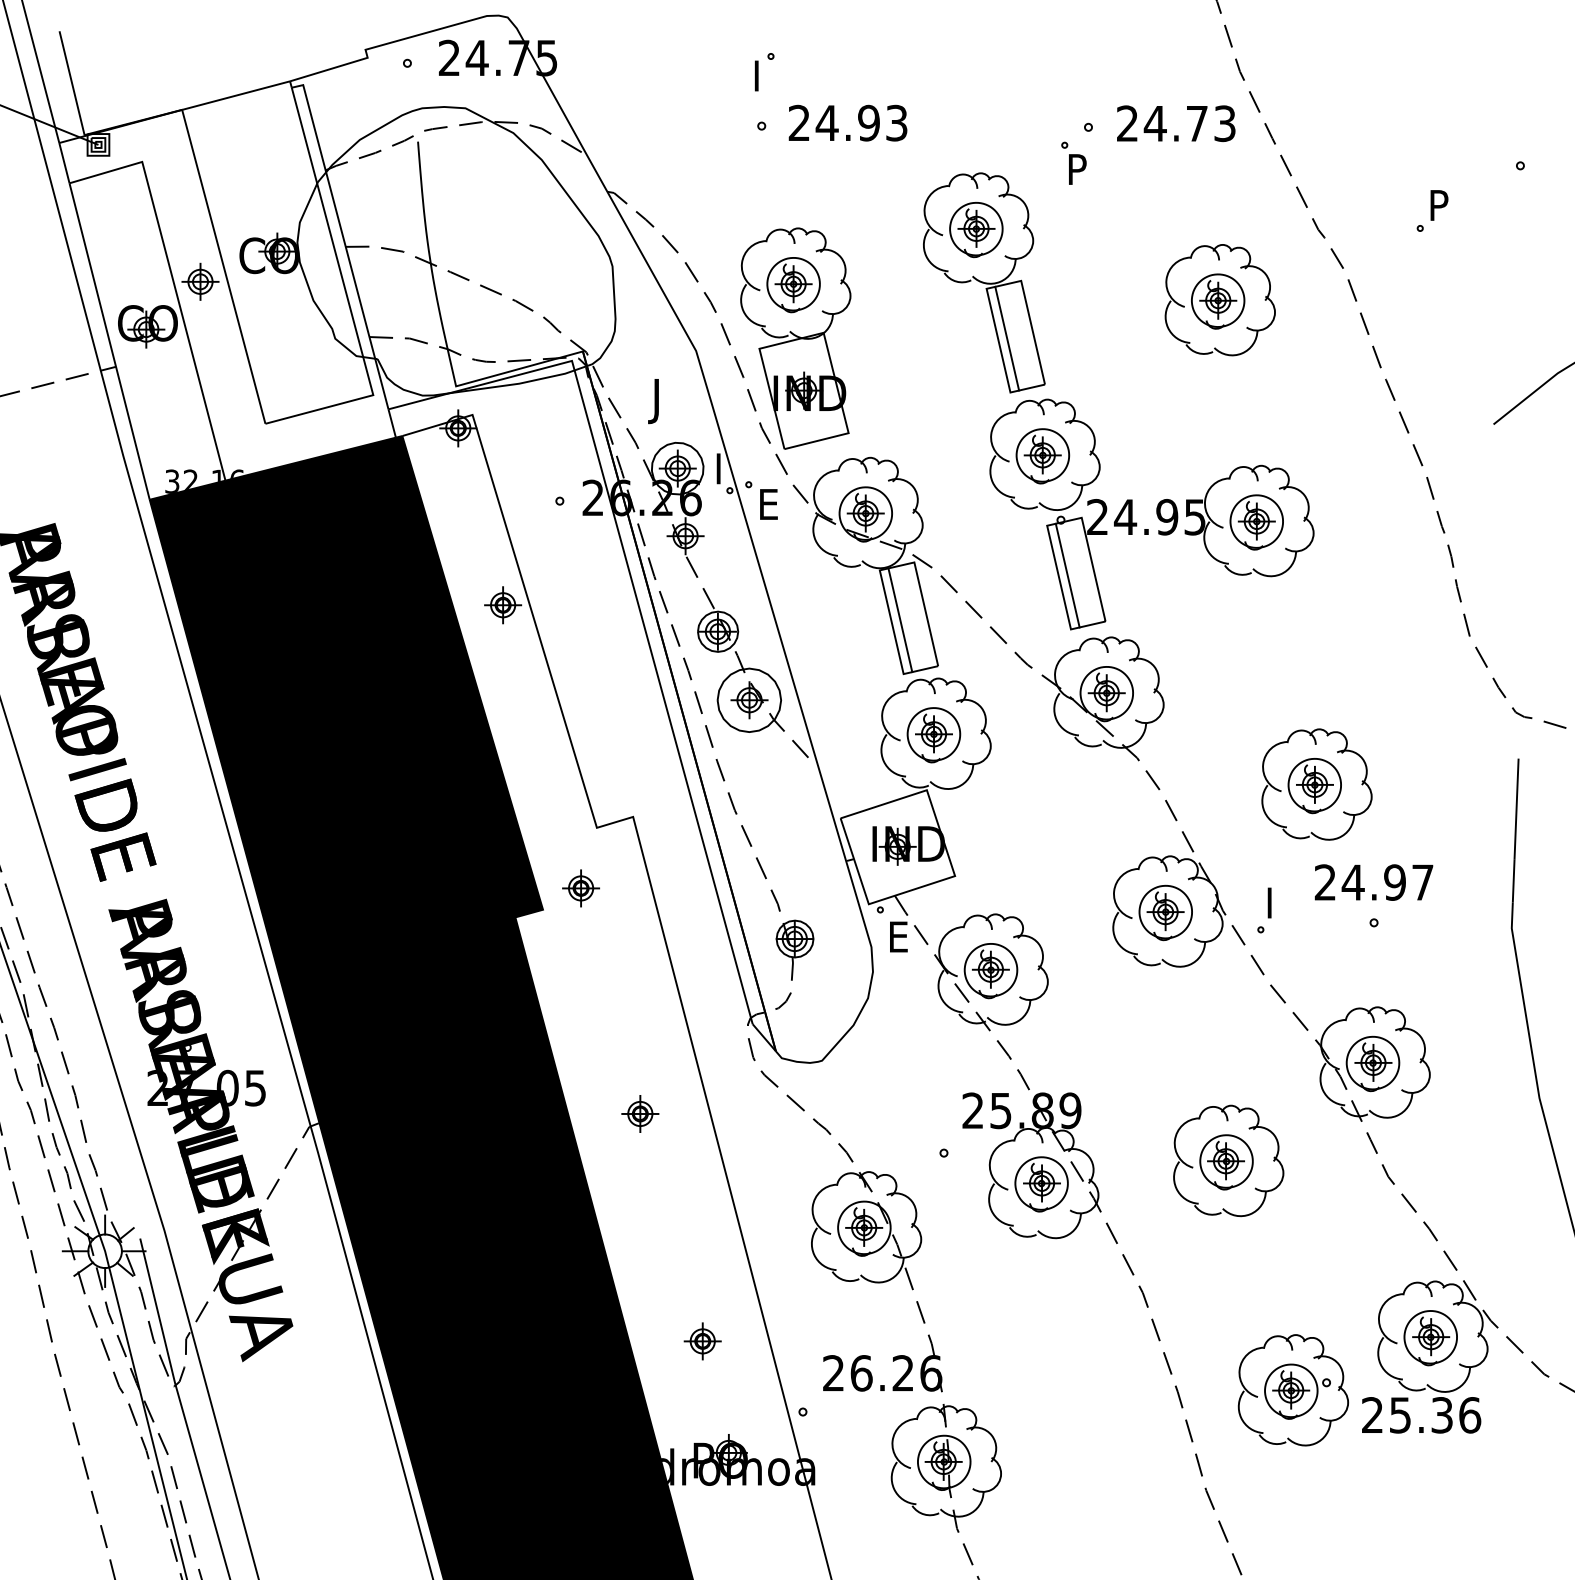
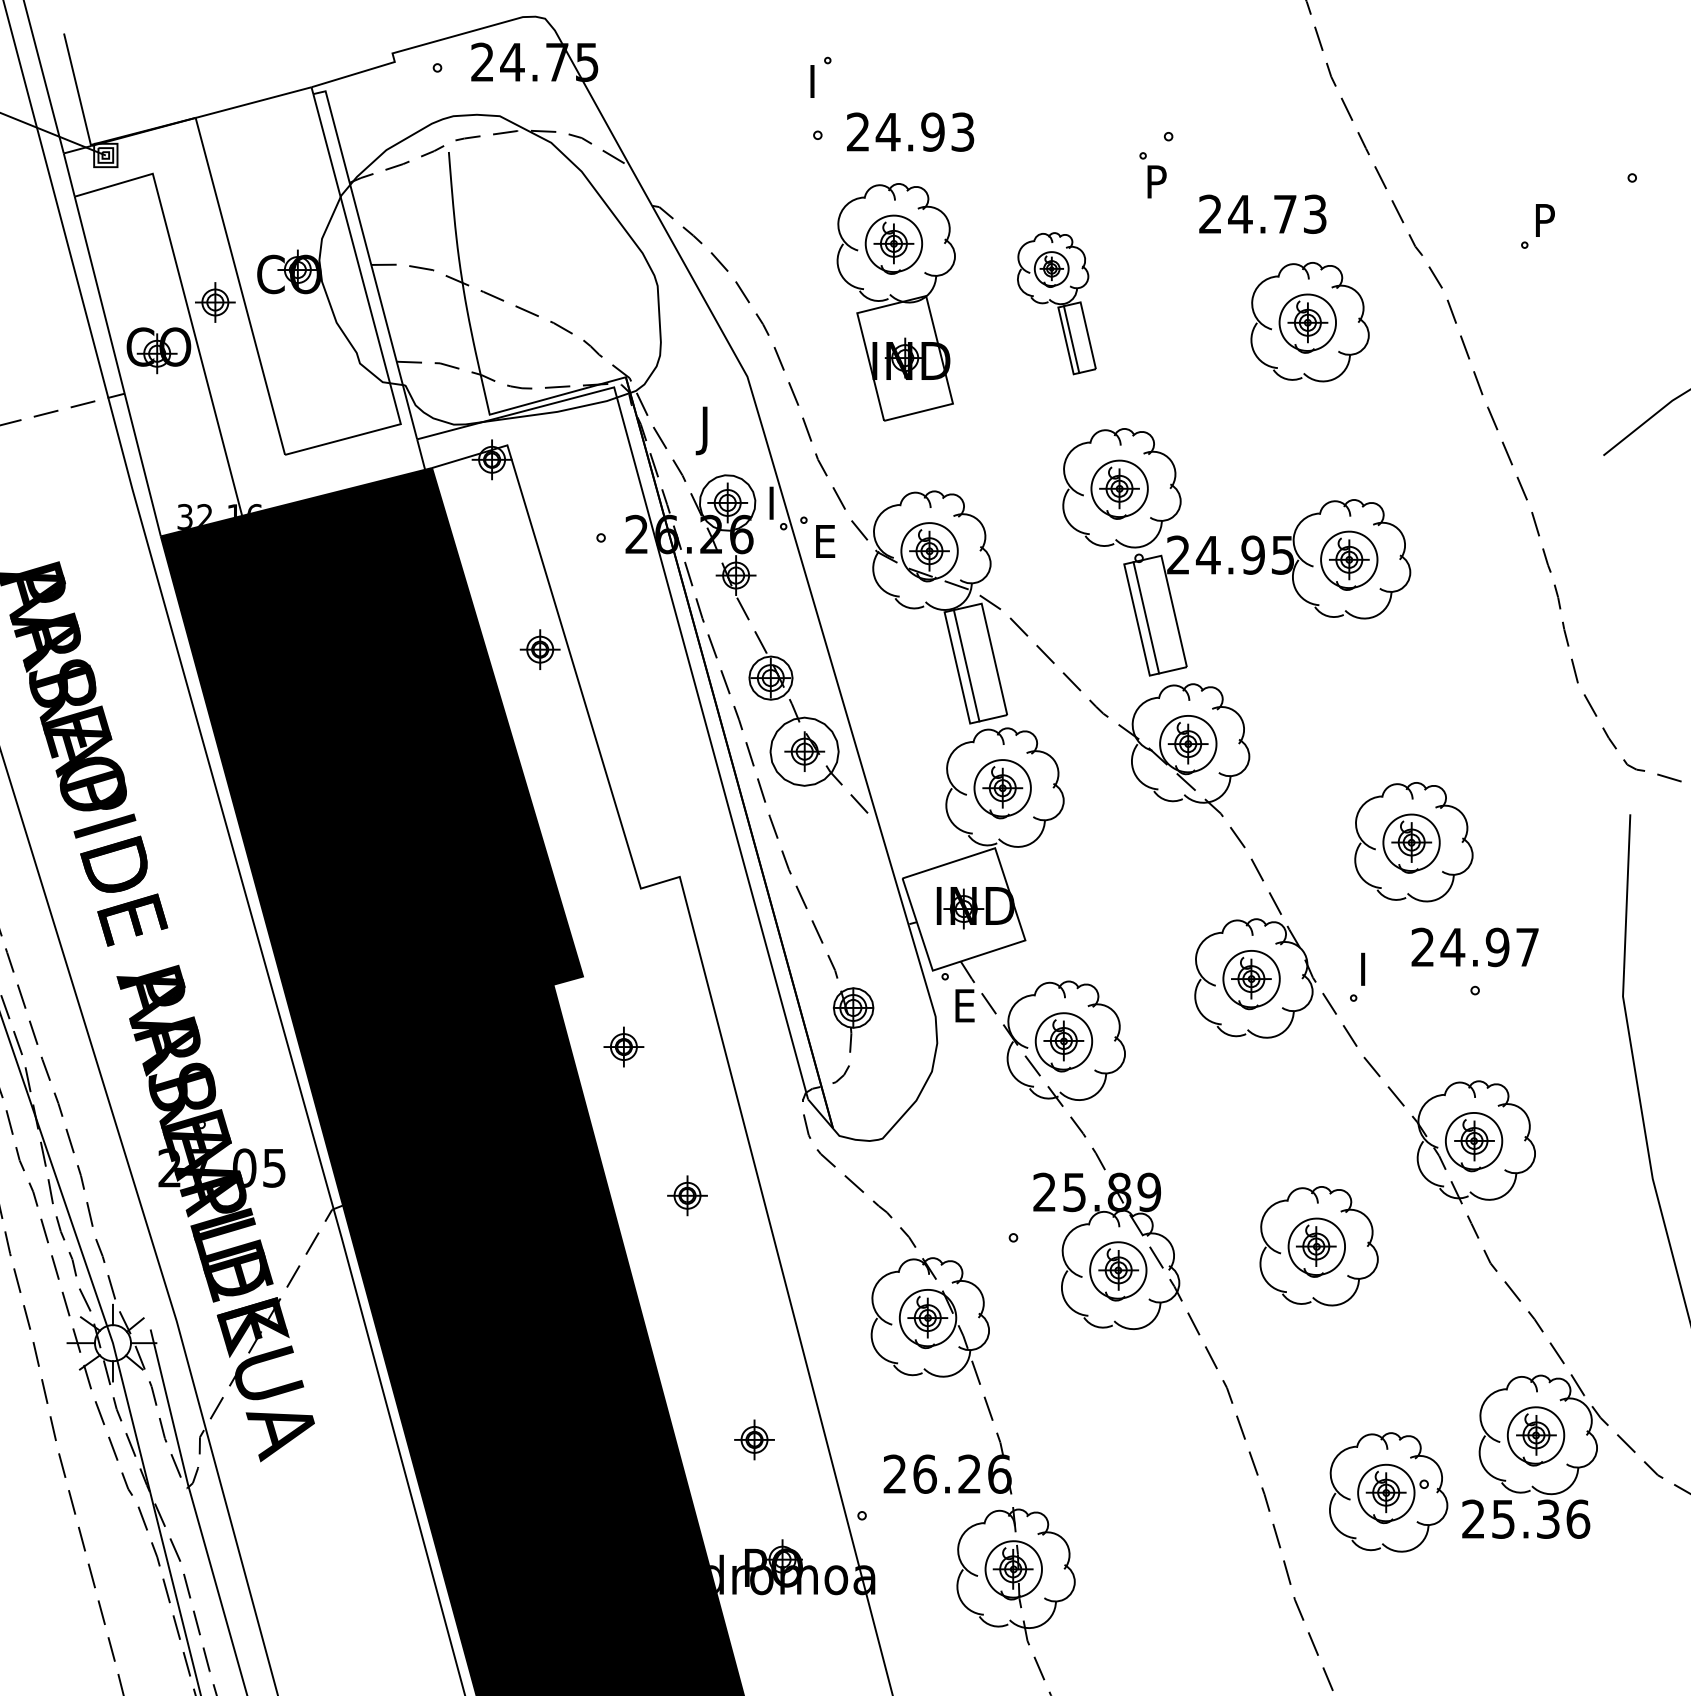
text: (1176, 123) -> (1263, 214), moved
part: (984, 282) -> (1056, 303), size x0.6
part: (795, 338) -> (895, 302), moved
part: (580, 888) -> (623, 1047), moved

